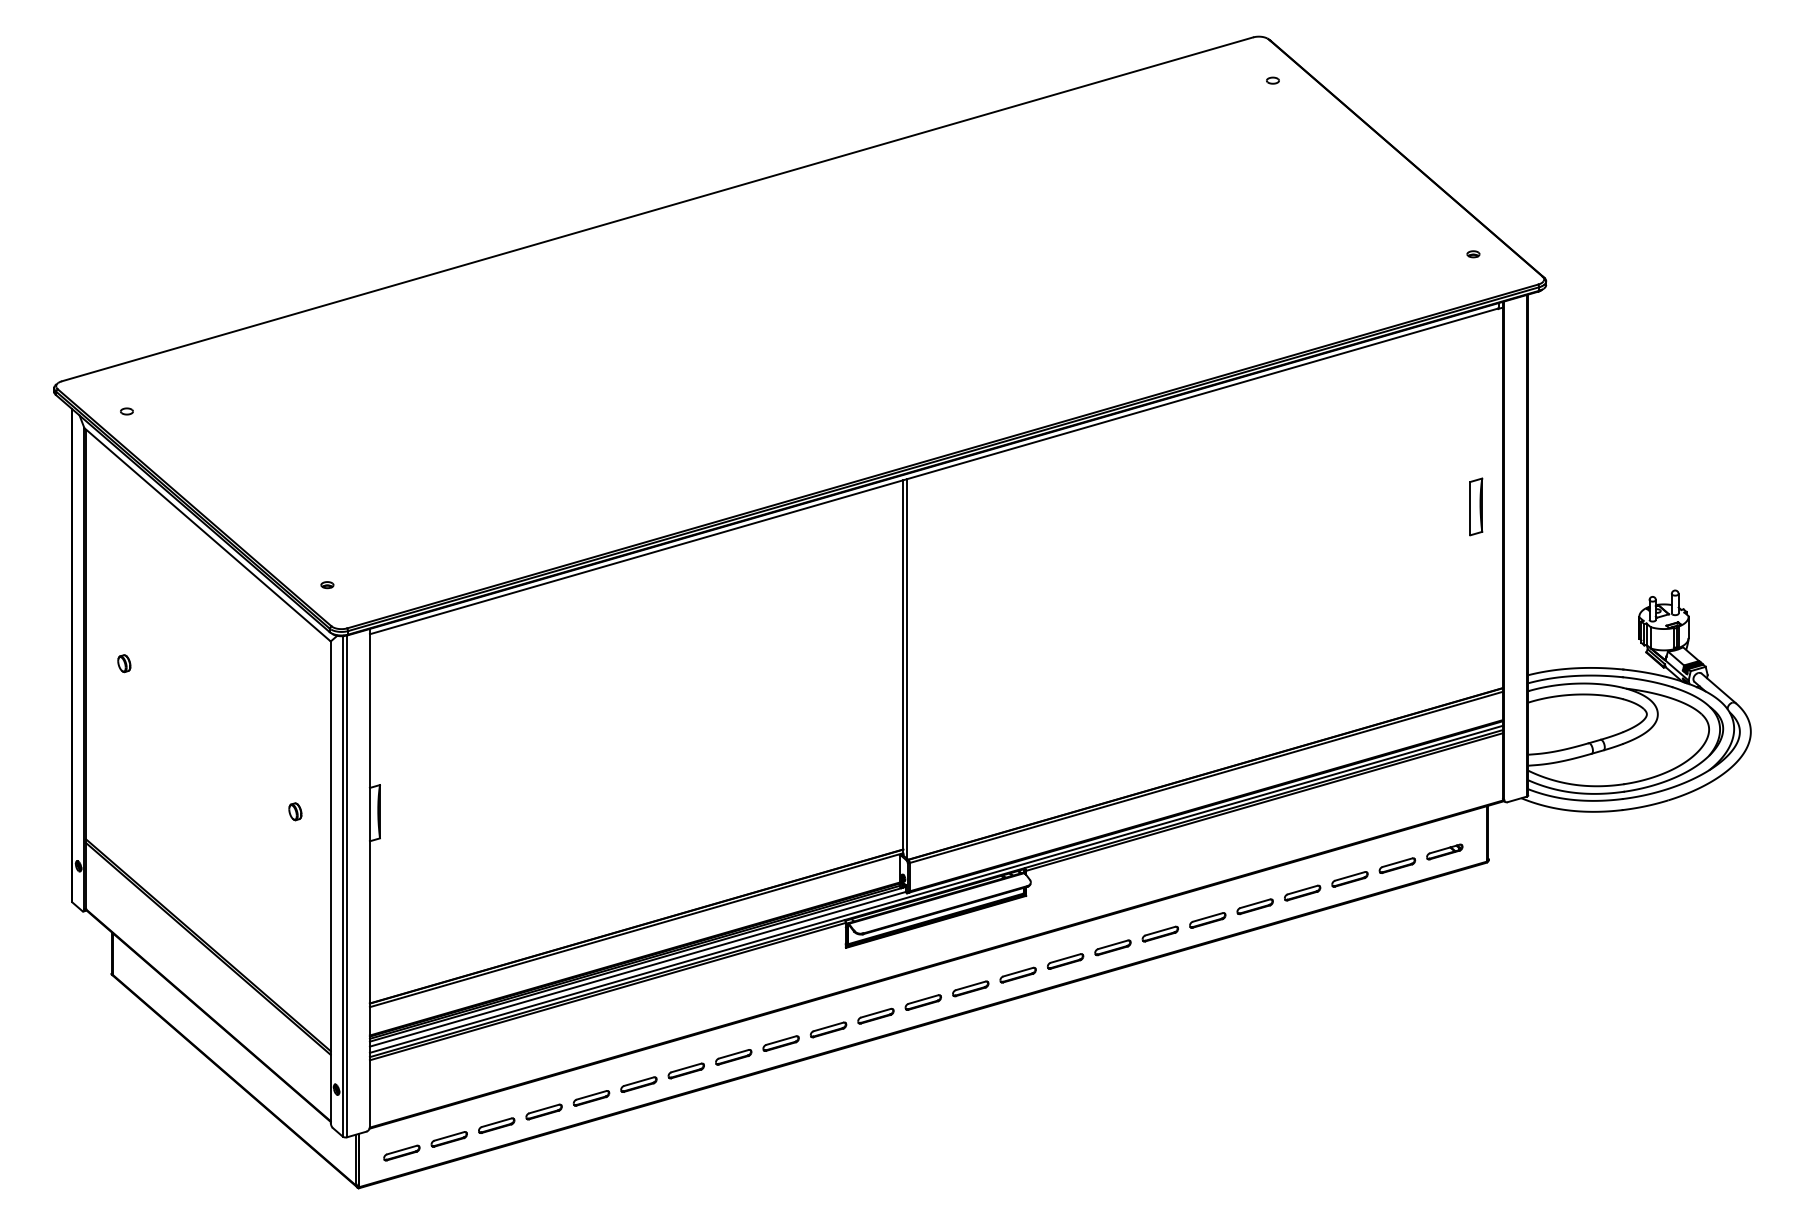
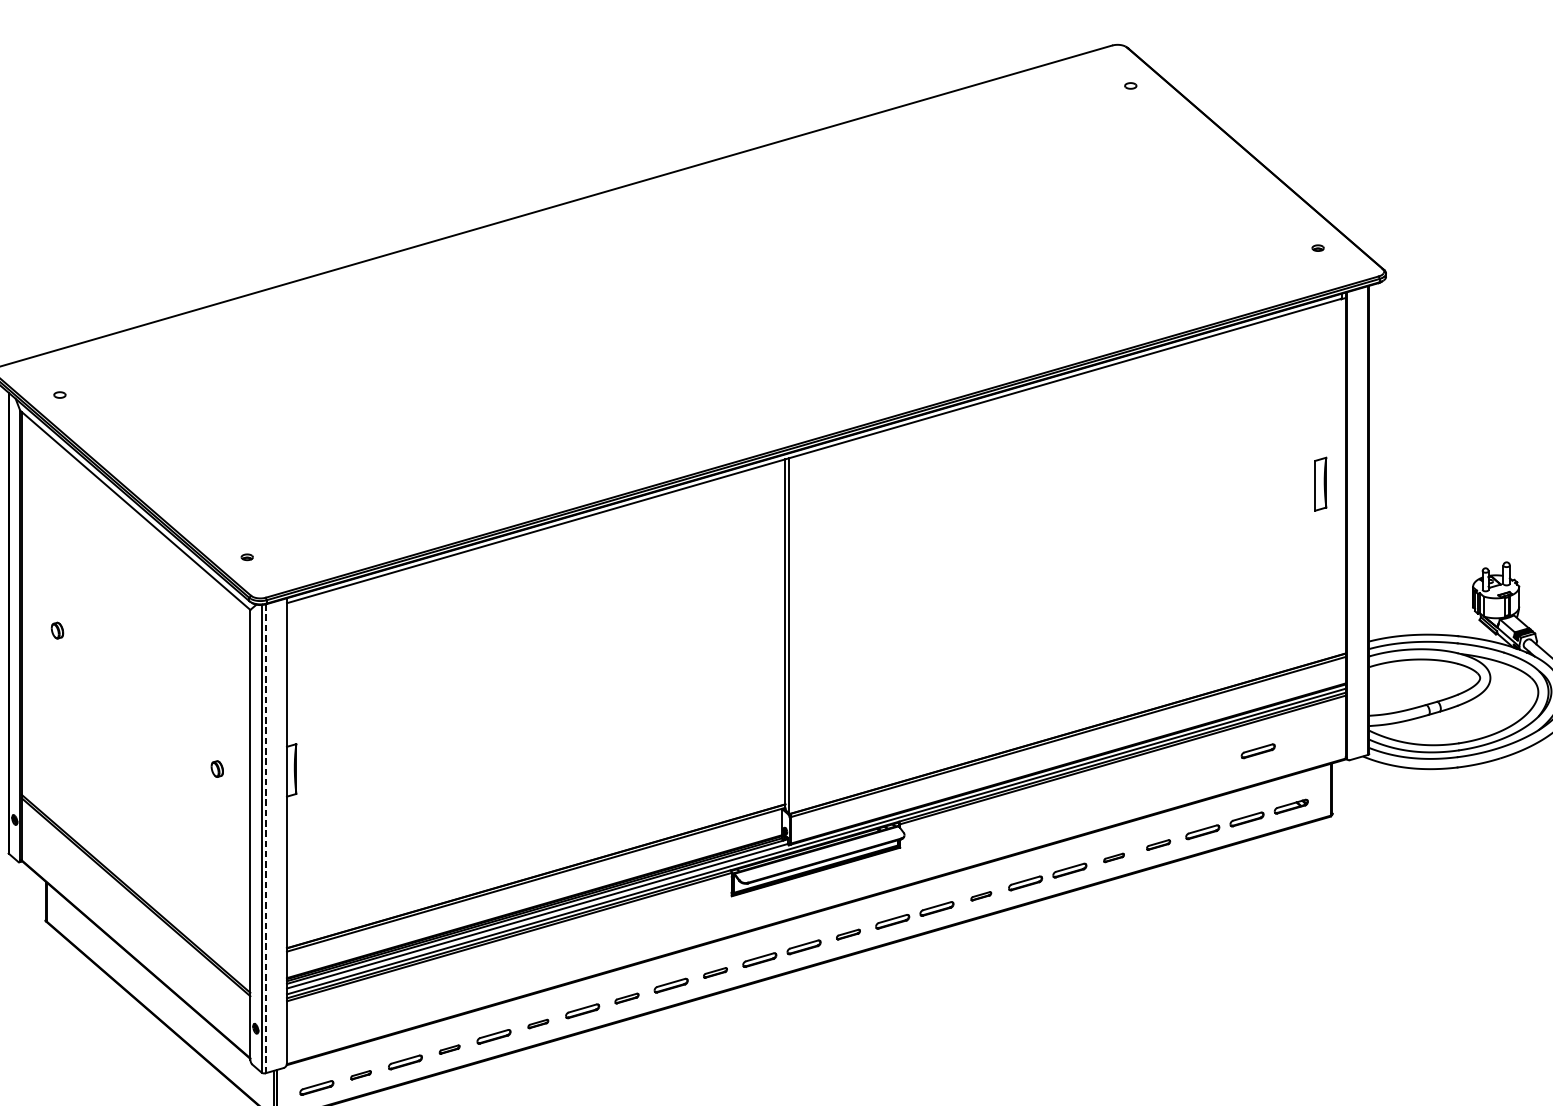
part: (1409, 792) -> (1258, 751), added
line: (347, 886) -> (266, 838), solid -> dashed
part: (1302, 892) -> (1158, 844), size x0.7
part: (1254, 906) -> (1113, 857), size x0.6
part: (1112, 947) -> (980, 895), size x0.6
part: (970, 988) -> (848, 934), size x0.7
part: (828, 1029) -> (715, 972), size x0.7
part: (733, 1057) -> (626, 998), size x0.7
part: (638, 1084) -> (537, 1023), size x0.6
part: (543, 1111) -> (449, 1049), size x0.6
part: (448, 1139) -> (360, 1075), size x0.6

